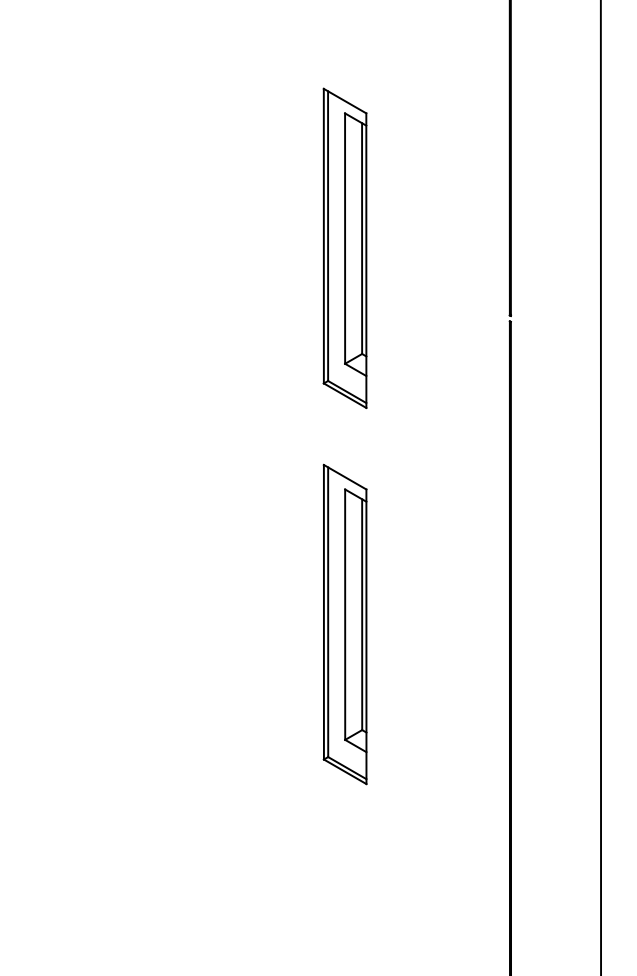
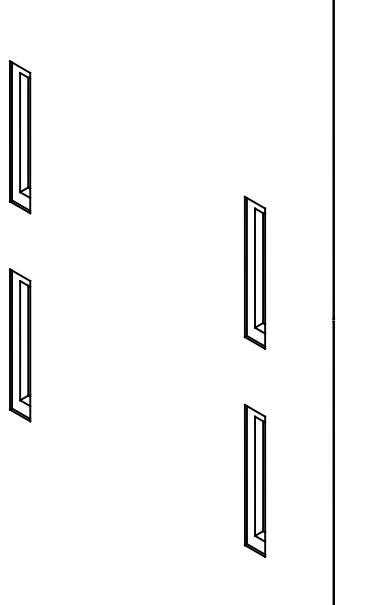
part: (344, 247) -> (254, 272), moved
part: (344, 623) -> (254, 480), moved

